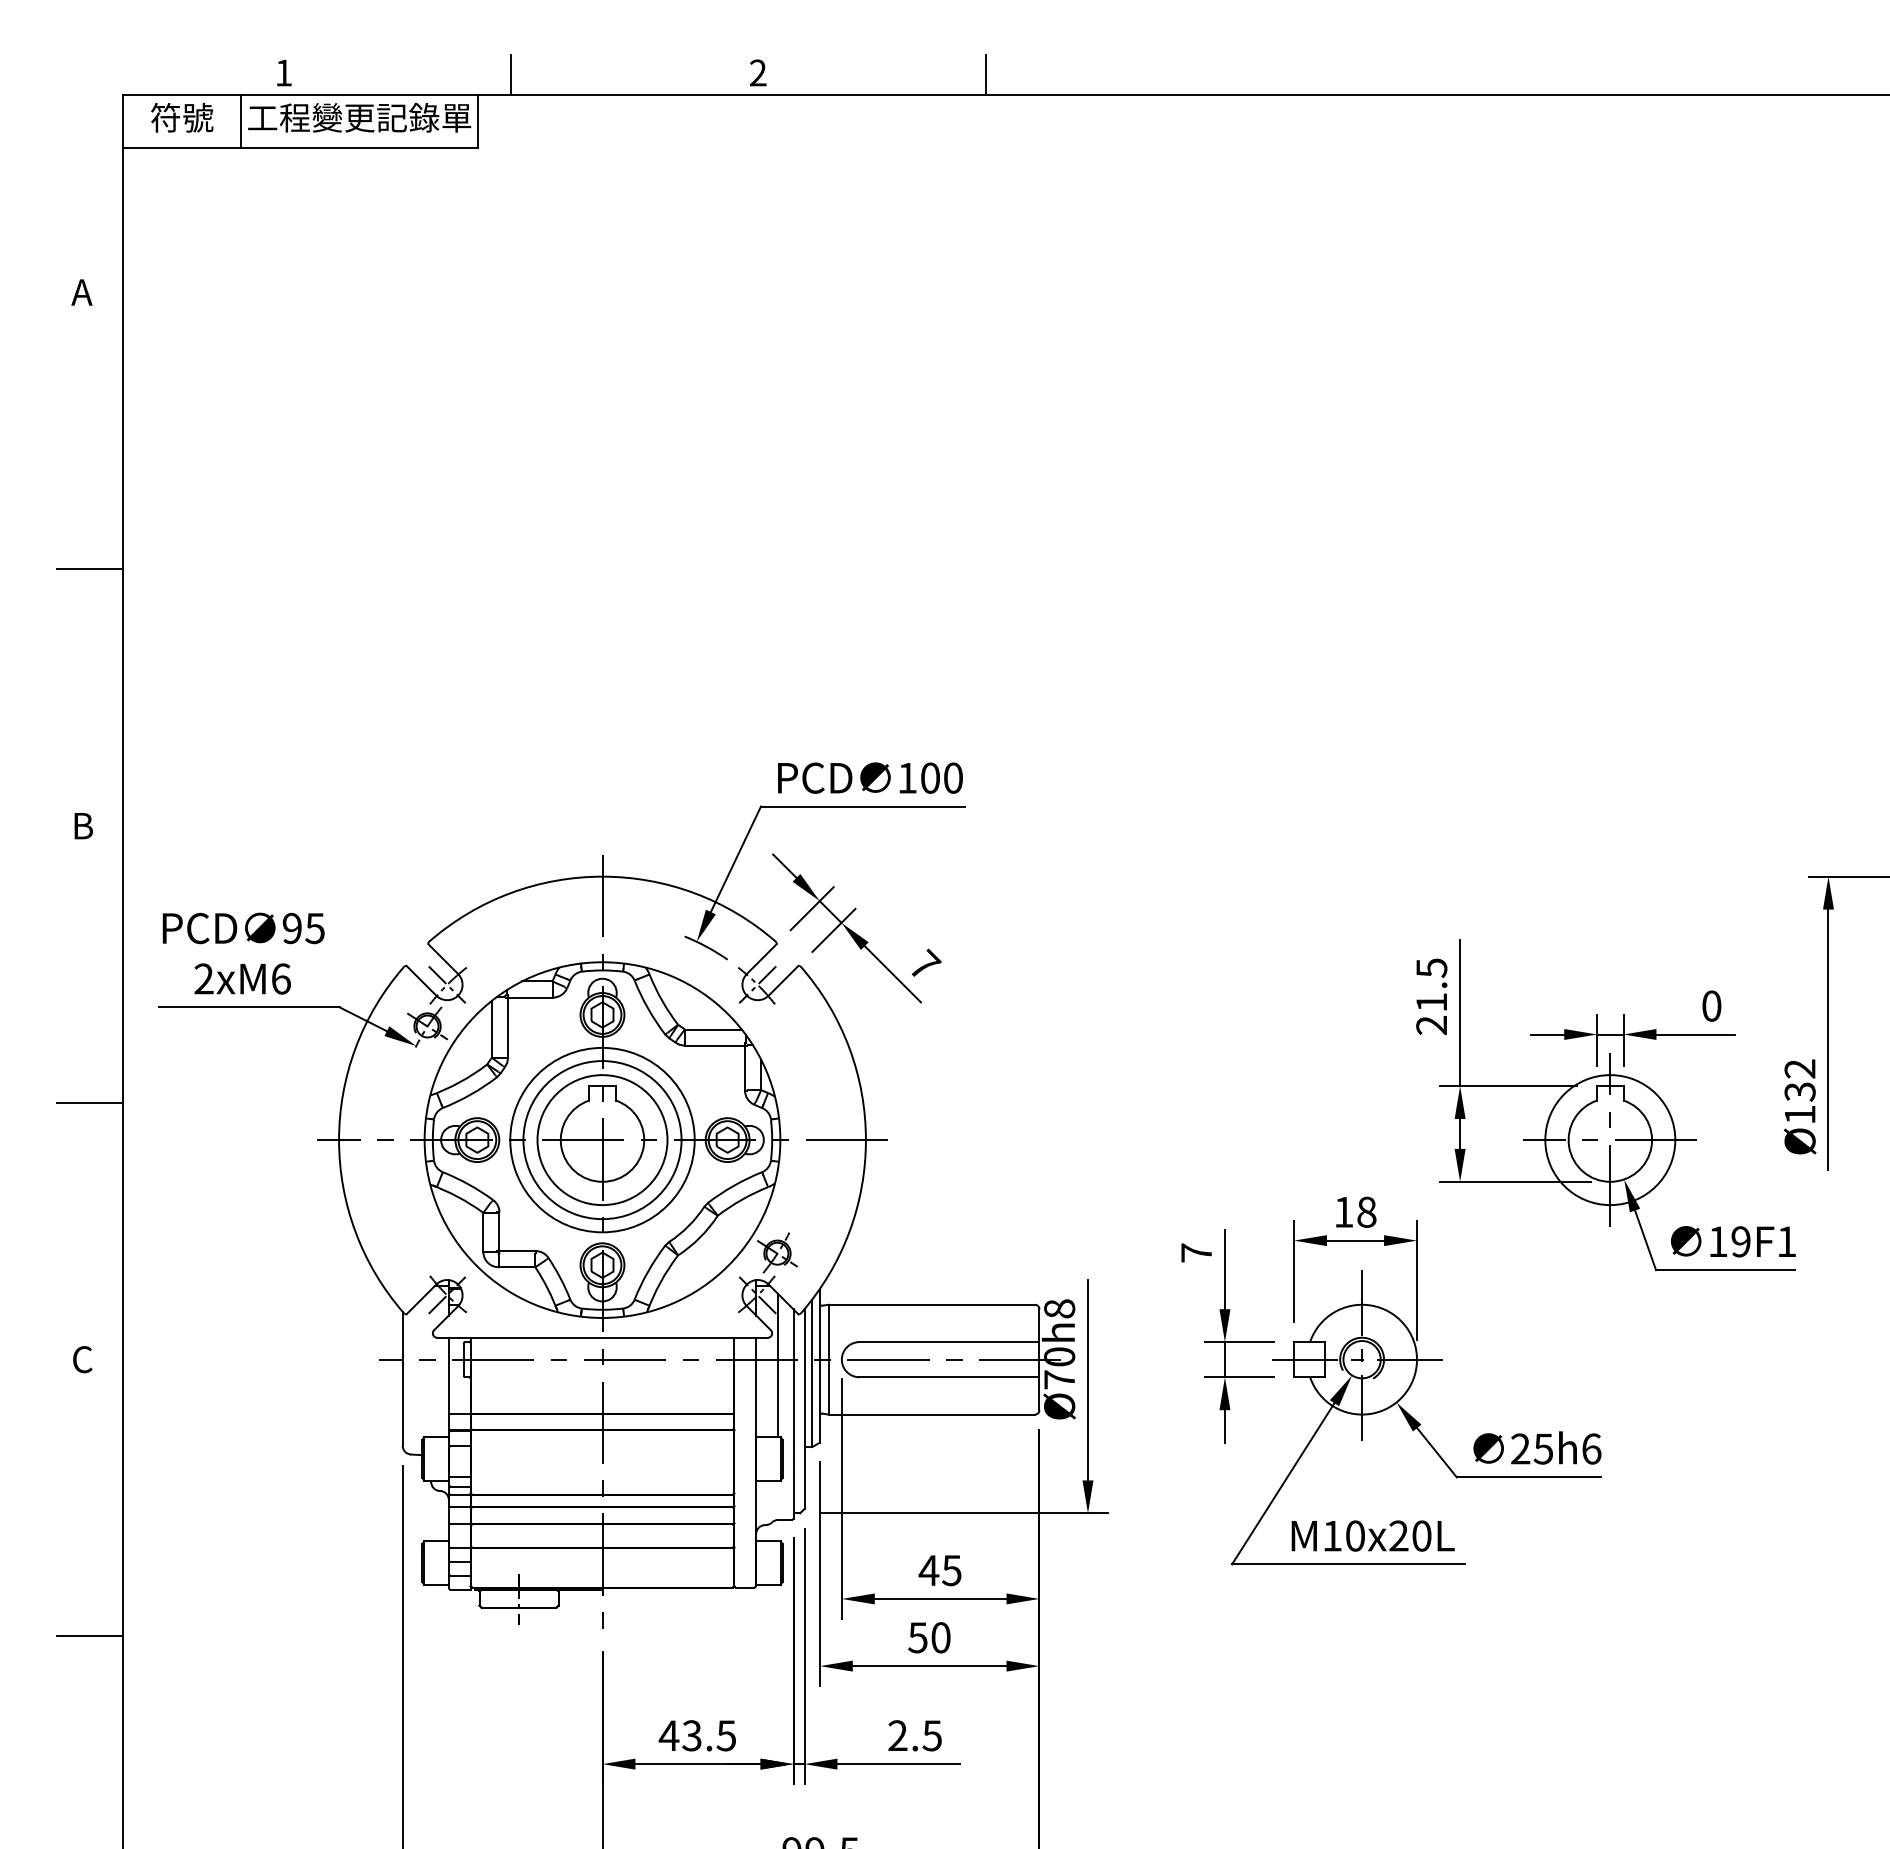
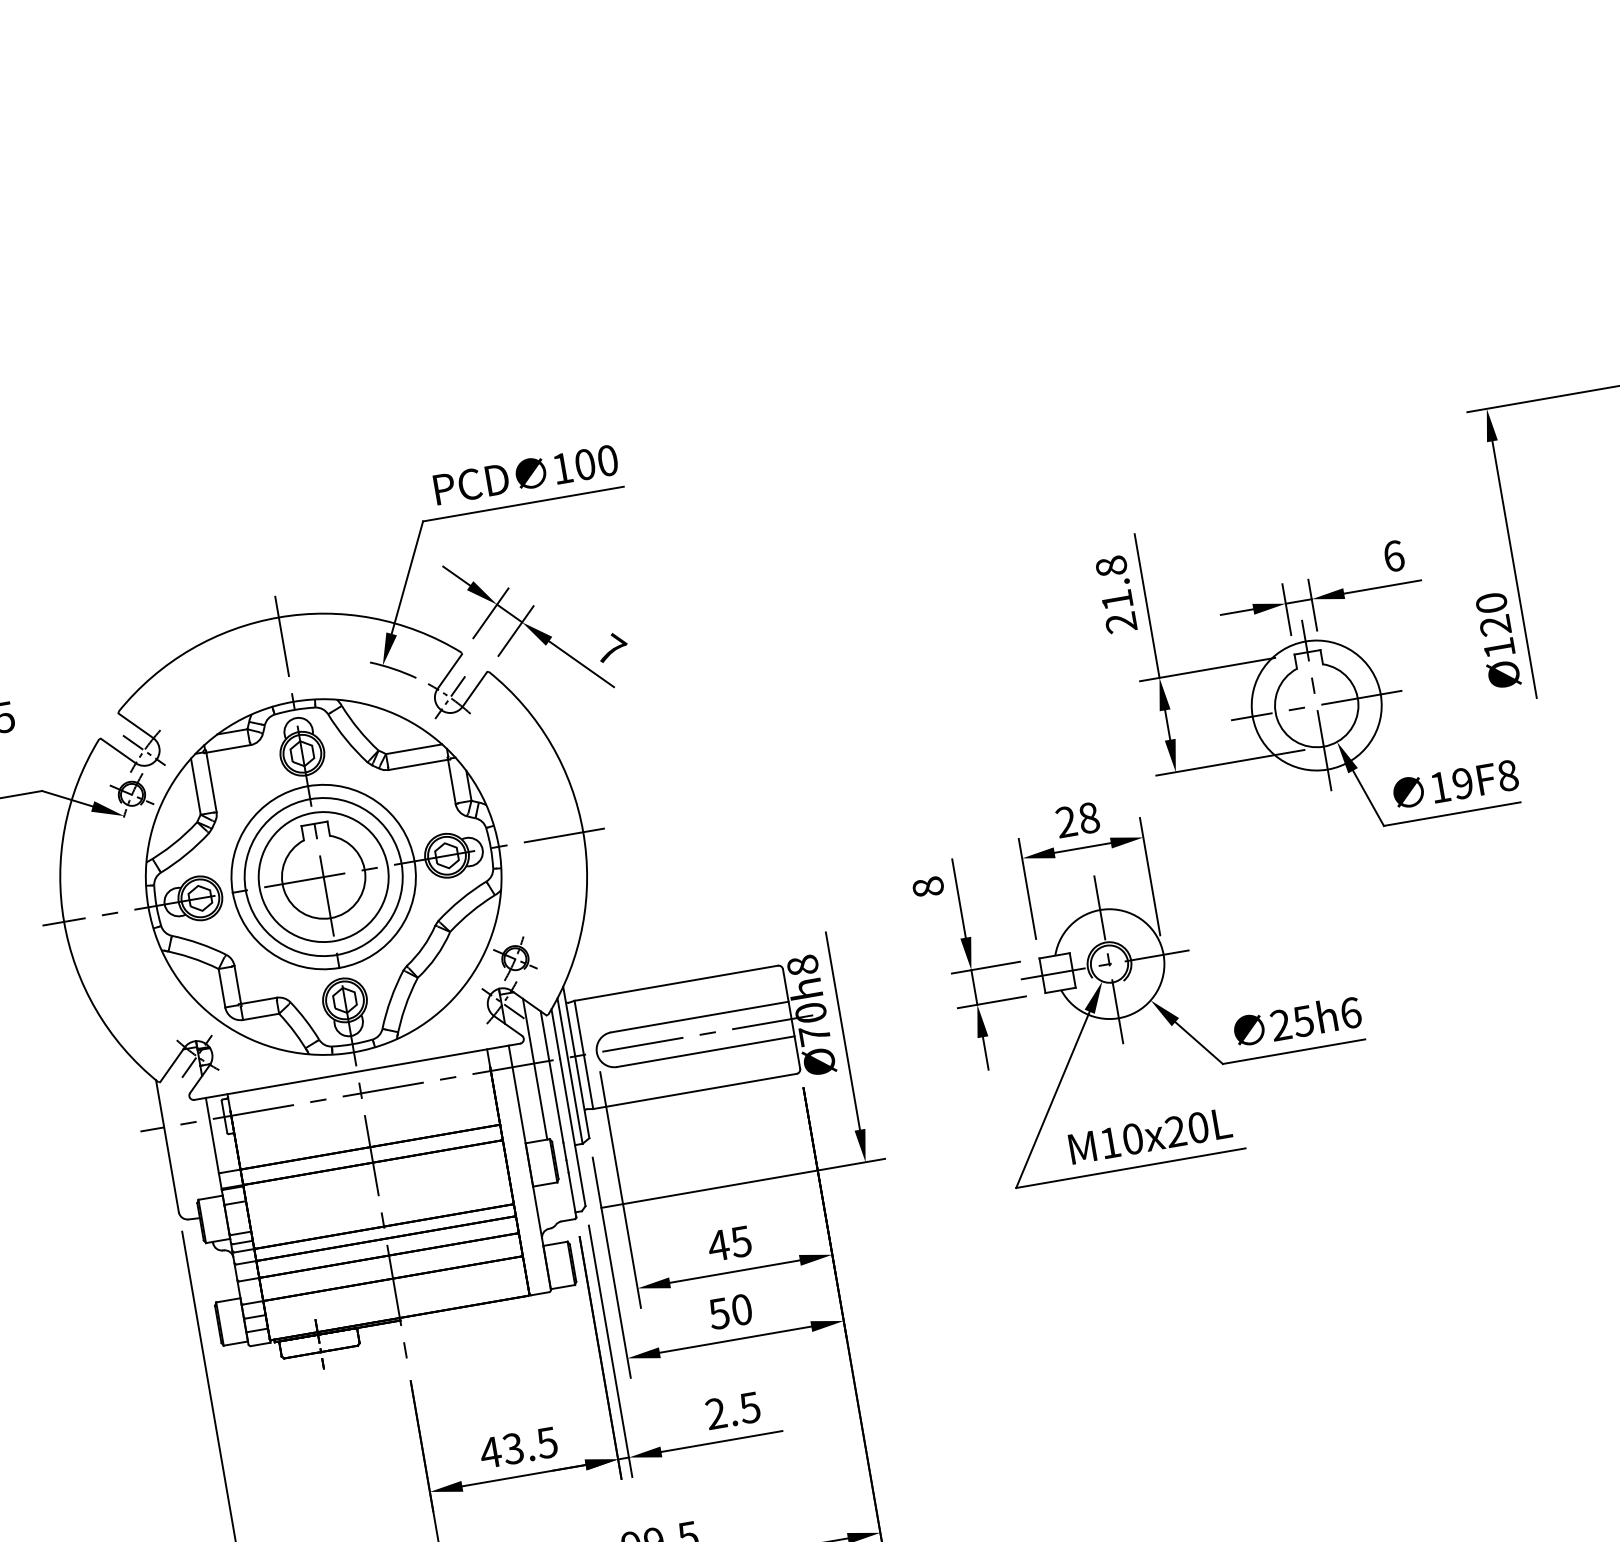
text: (1431, 968) -> (1111, 566), 21.5 -> 21.8
text: (1711, 1005) -> (1393, 555), 0 -> 6
text: (1799, 1080) -> (1492, 614), Ø132 -> Ø120
text: (1343, 1211) -> (1065, 821), 18 -> 28
text: (1786, 1241) -> (1507, 775), 19F1 -> 19F8
text: (1196, 1252) -> (928, 886), 7 -> 8

